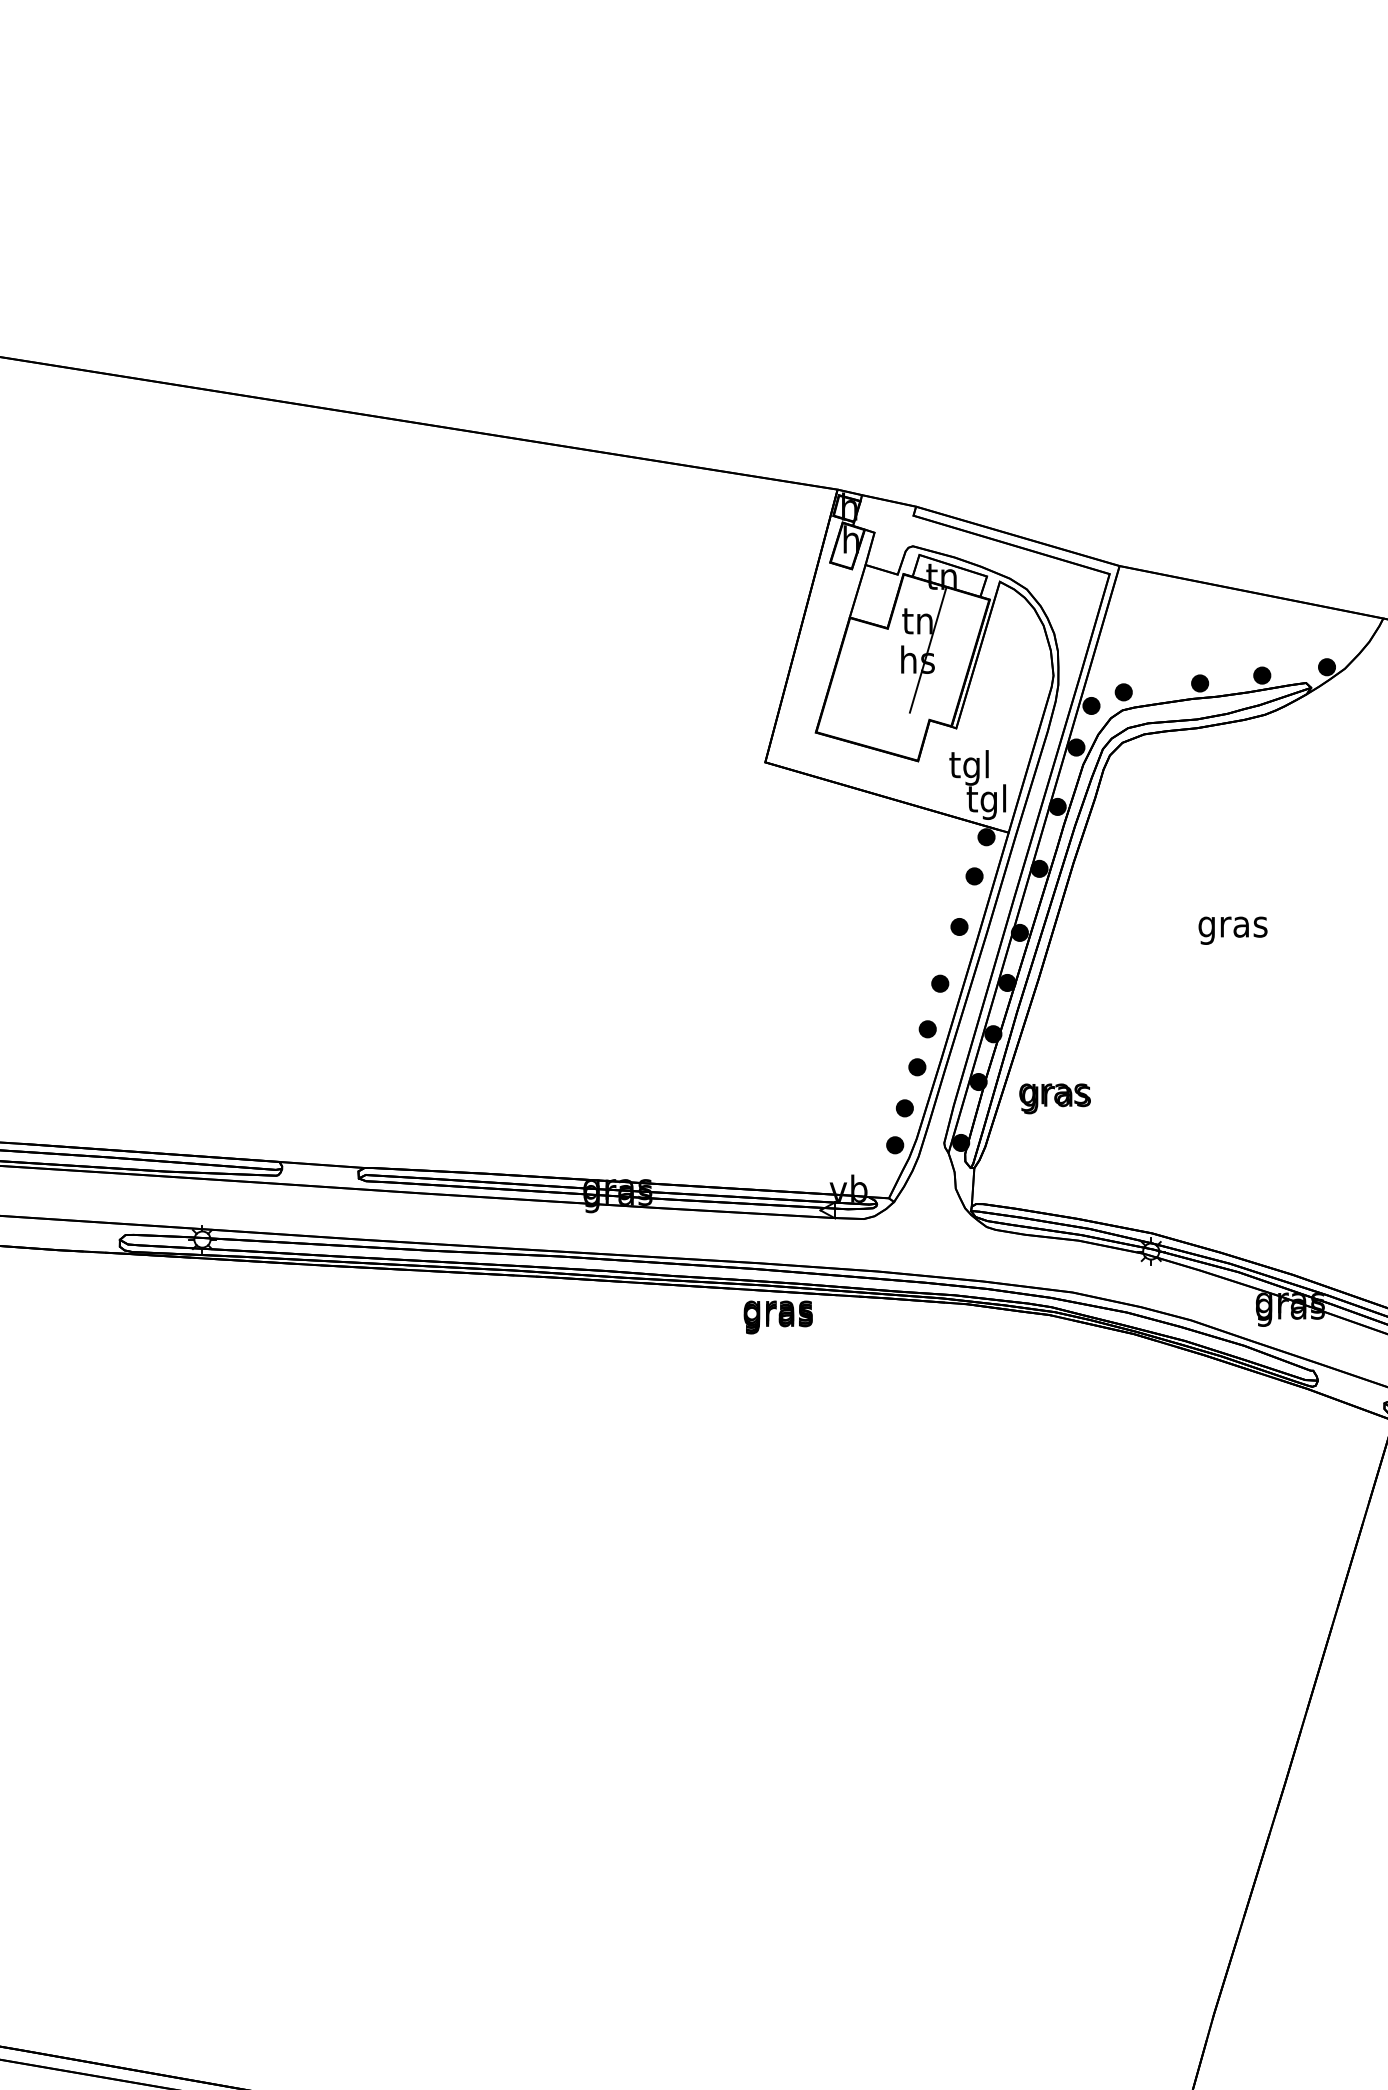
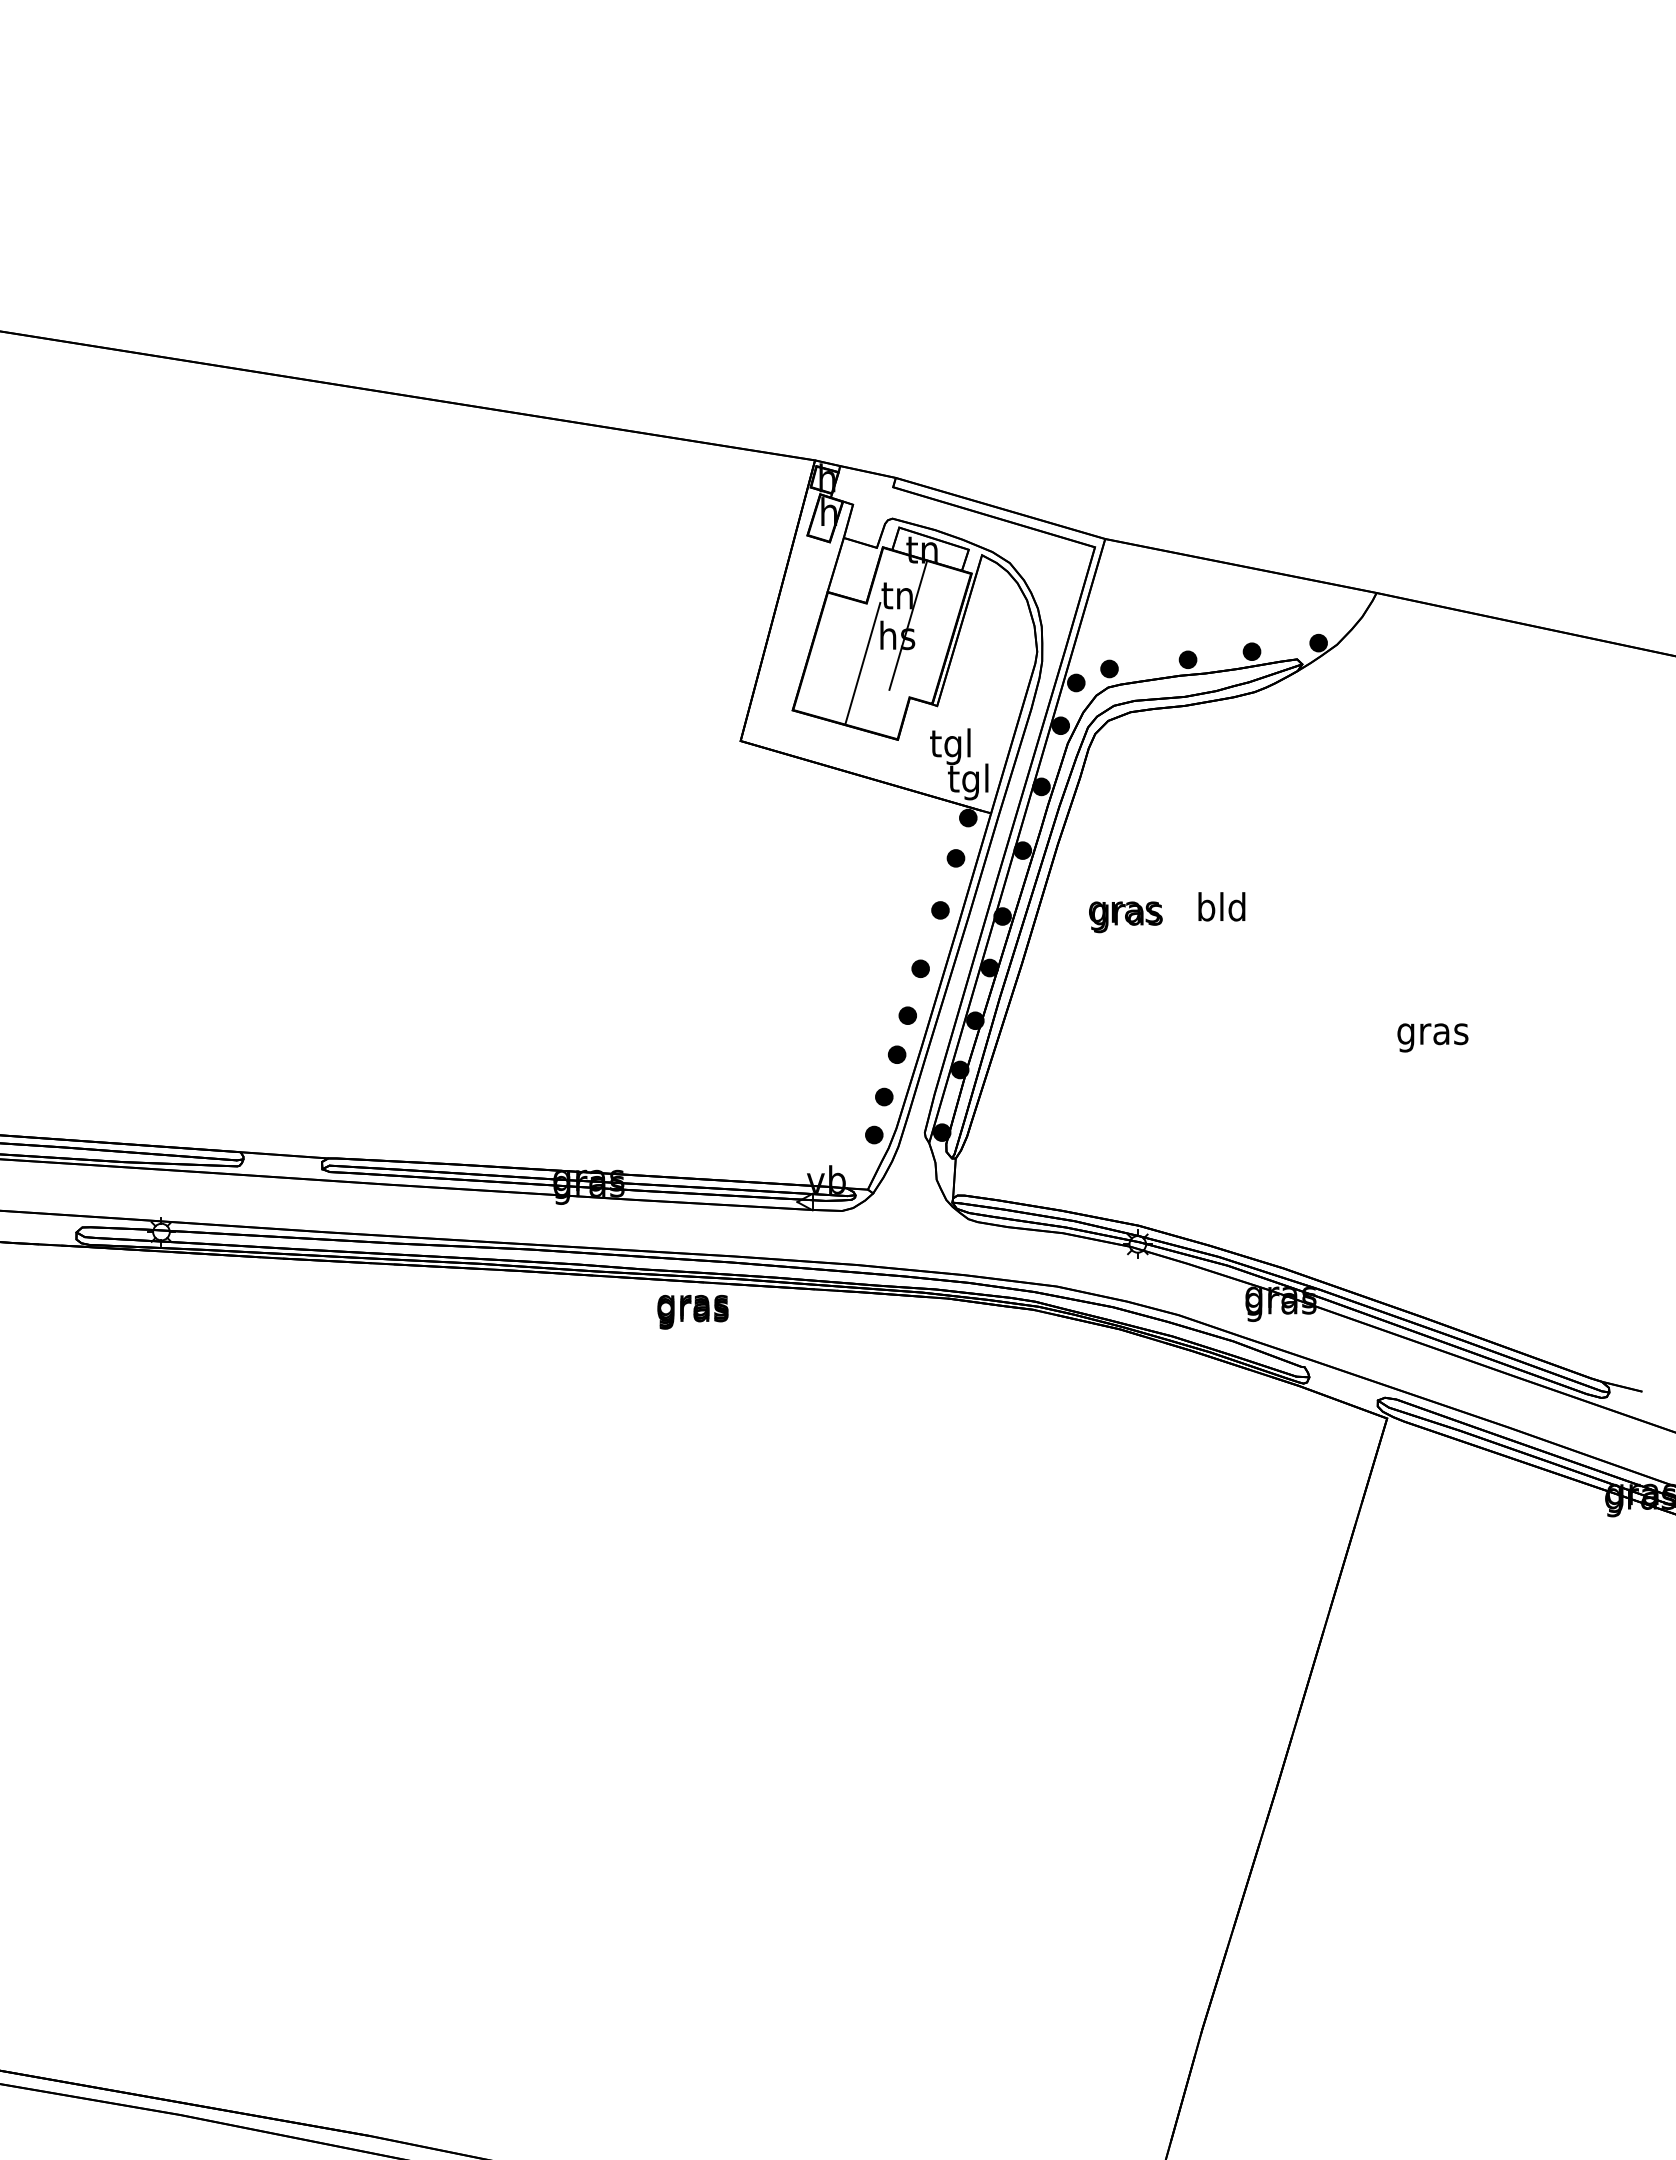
line: (883, 687) -> (862, 663), added
text: (1232, 927) -> (1221, 910), gras -> bld
text: (1054, 1099) -> (1125, 917), moved
text: (777, 1317) -> (692, 1312), moved

